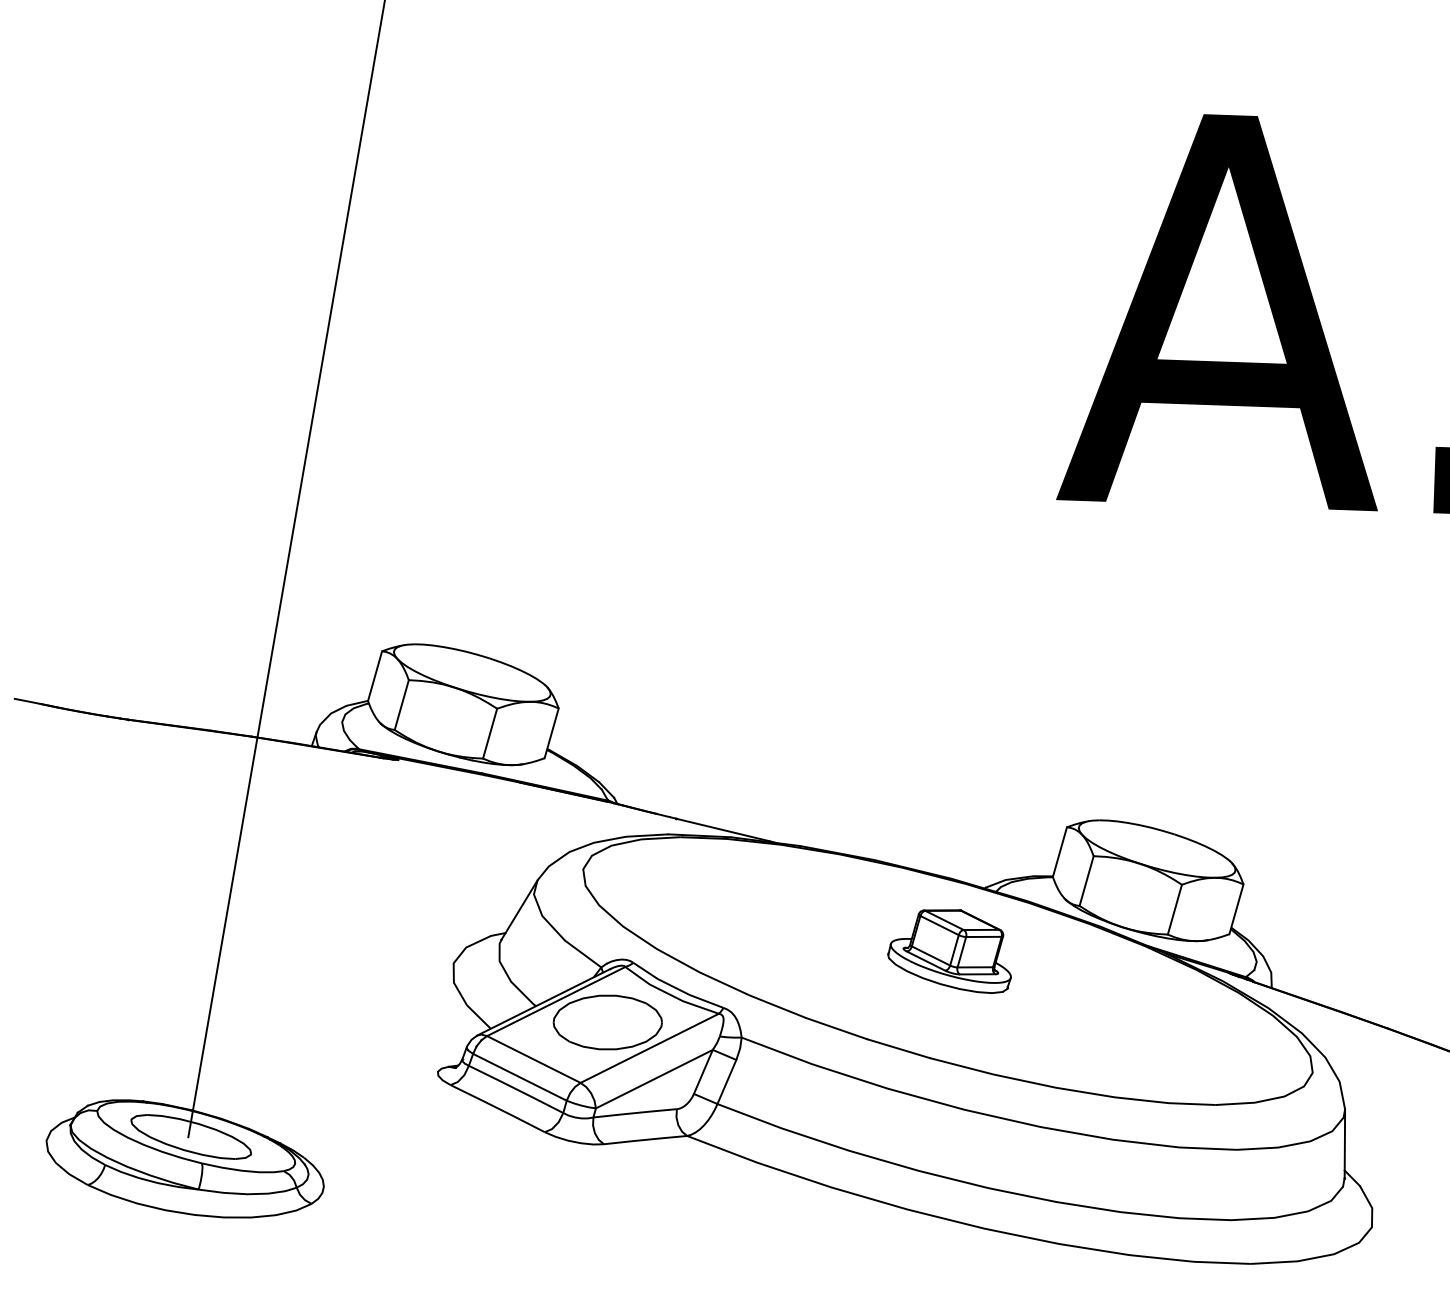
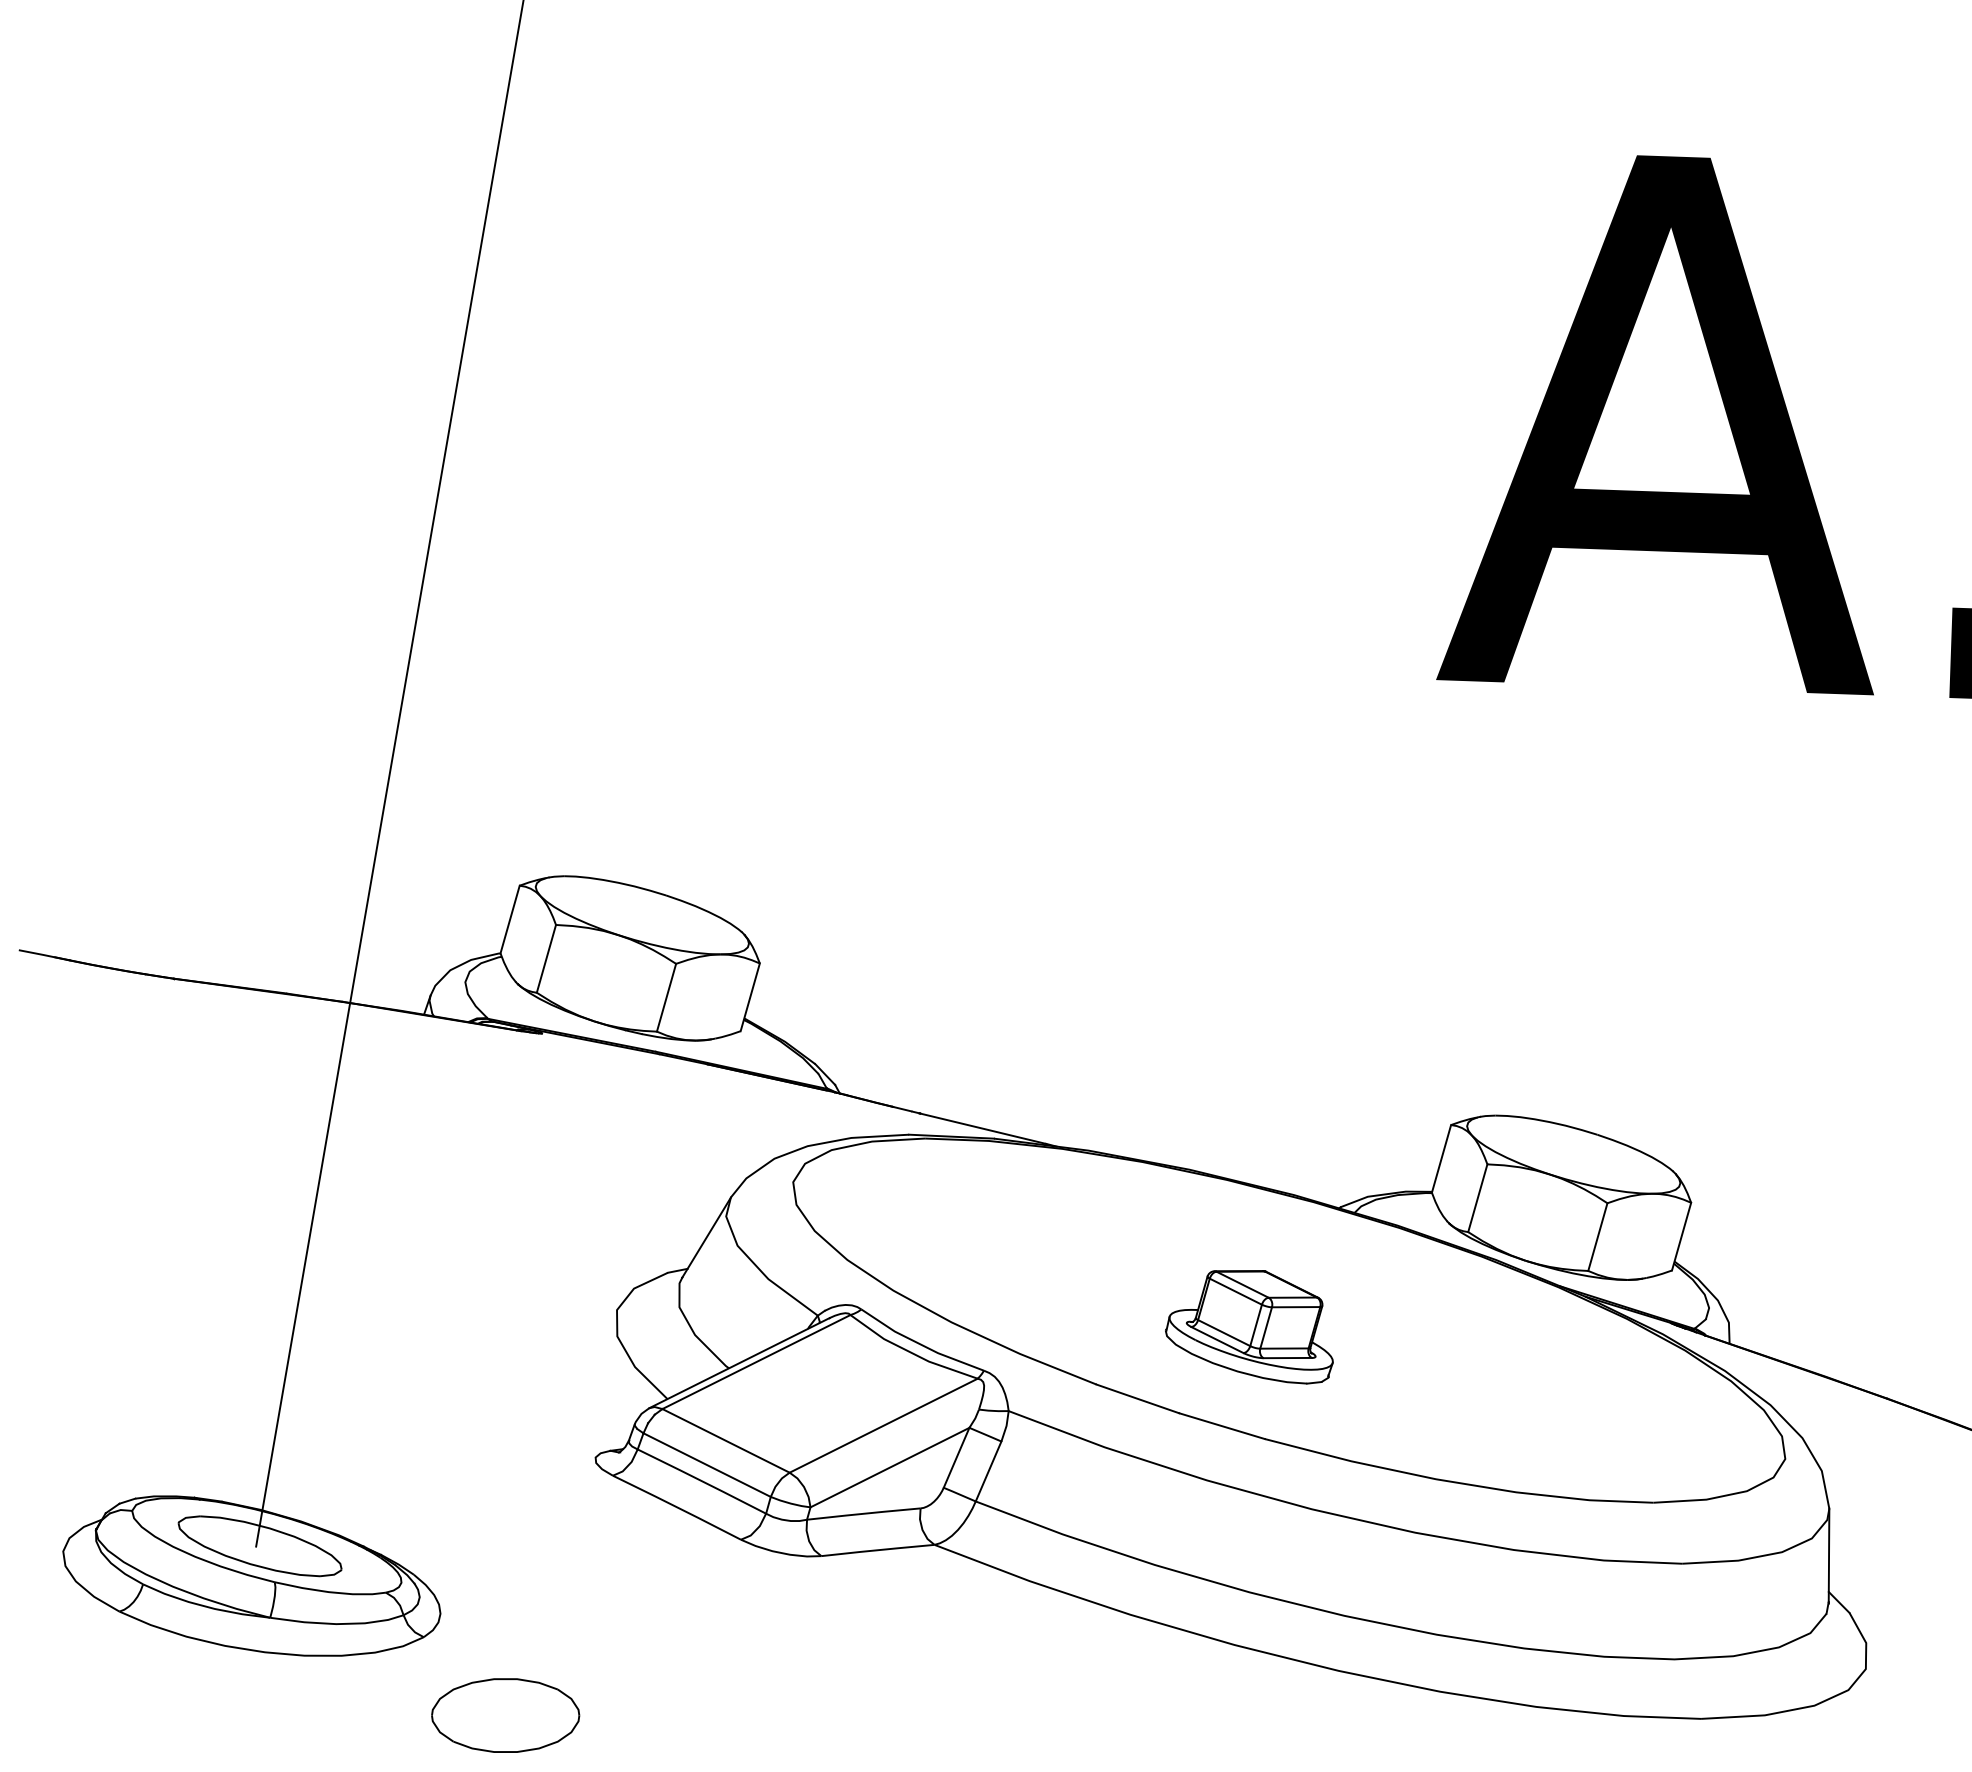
part: (949, 951) -> (1249, 1327), moved
part: (607, 1022) -> (505, 1715), moved

